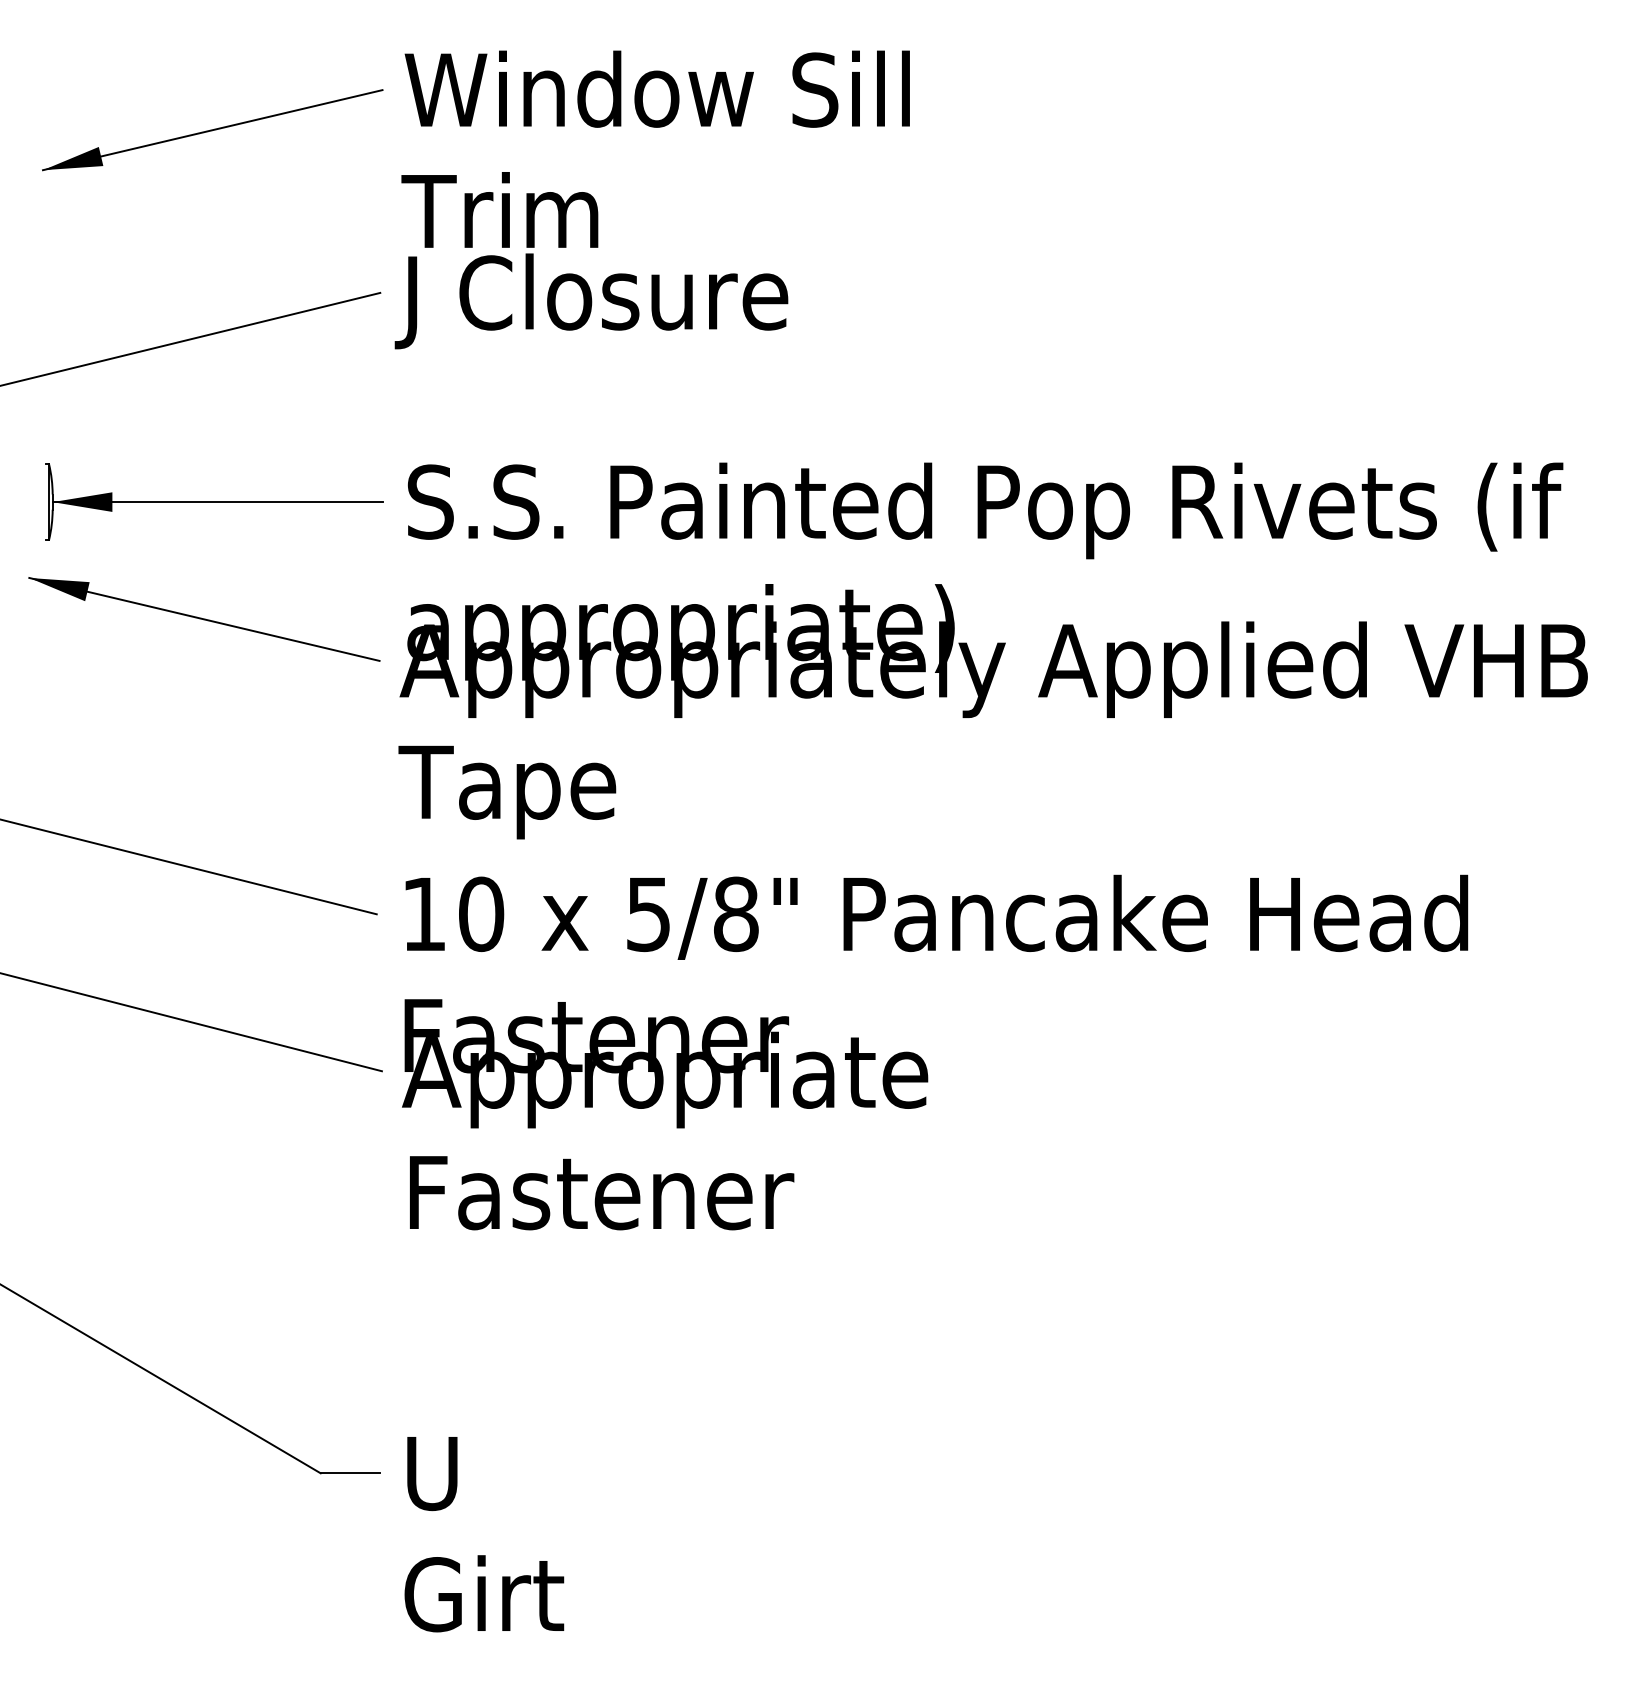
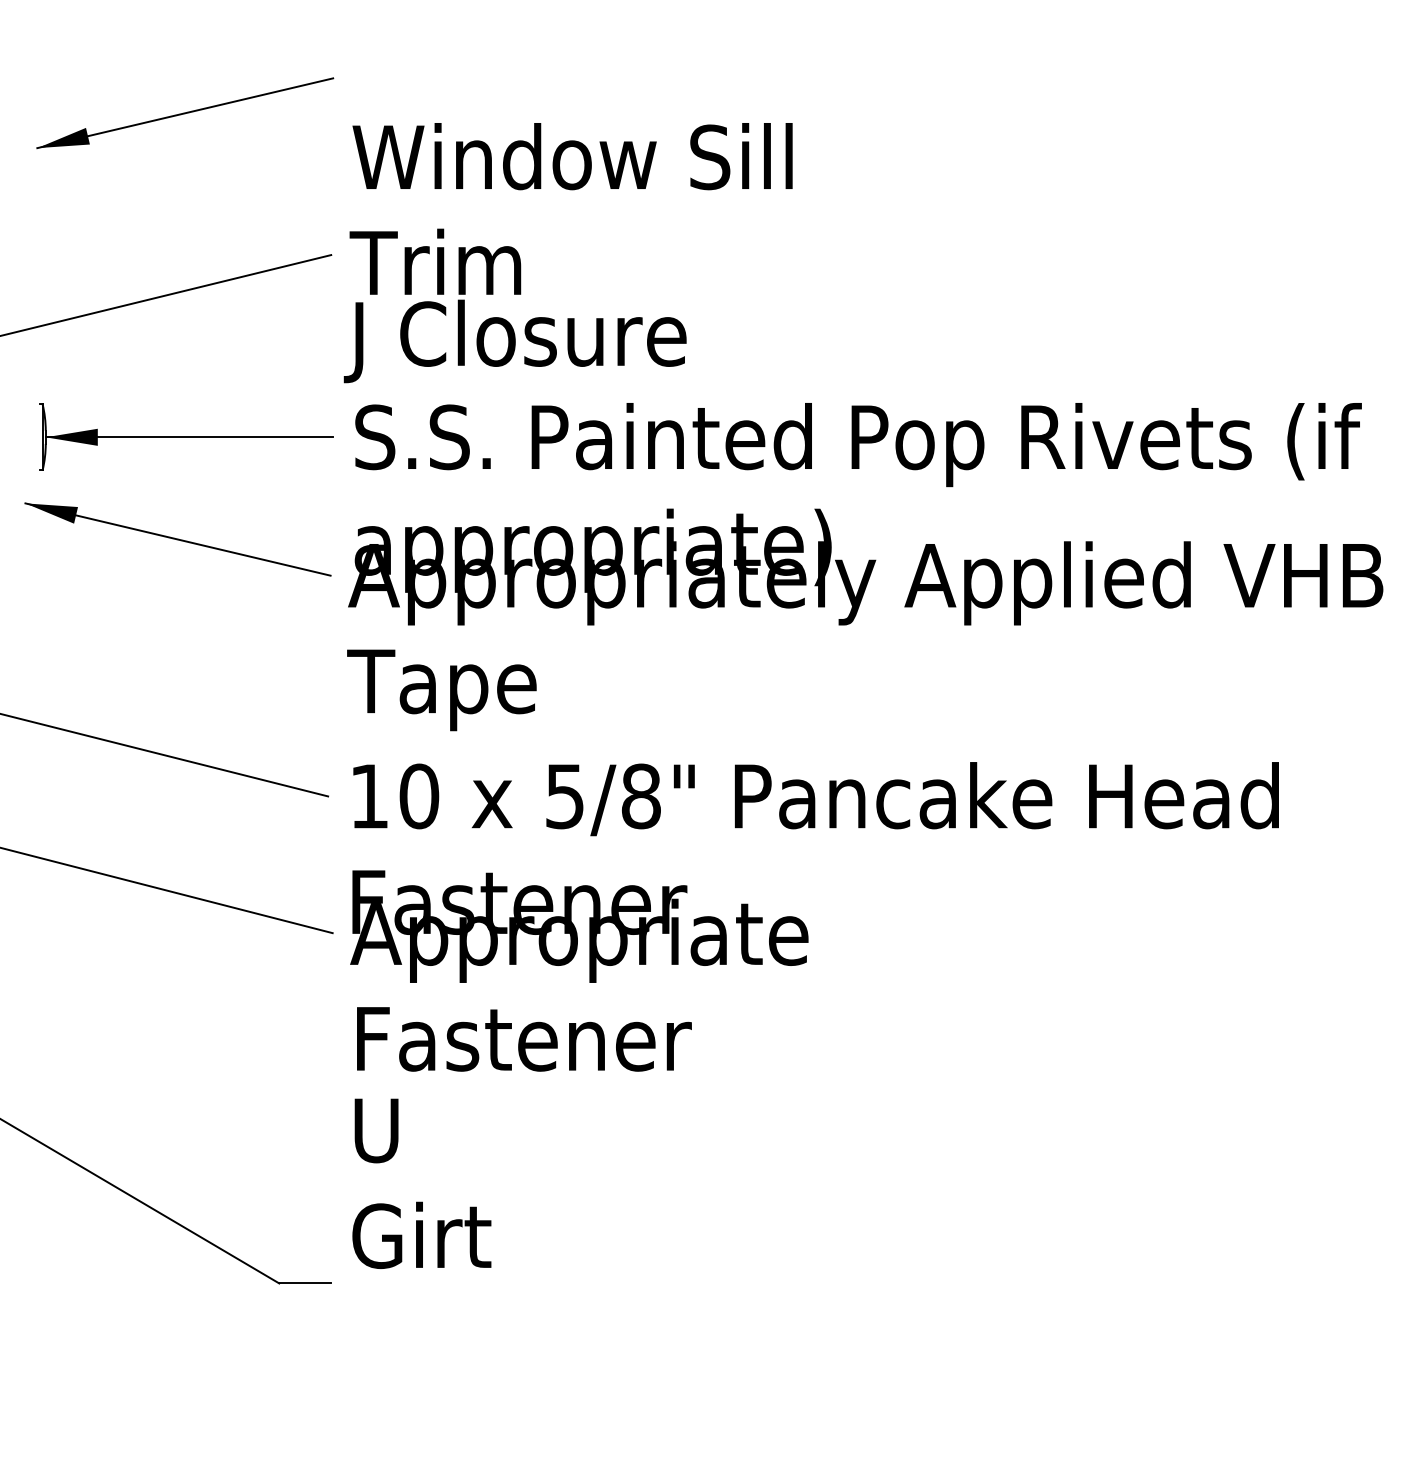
text: (651, 200) -> (567, 253), moved
text: (483, 1534) -> (421, 1183), moved

